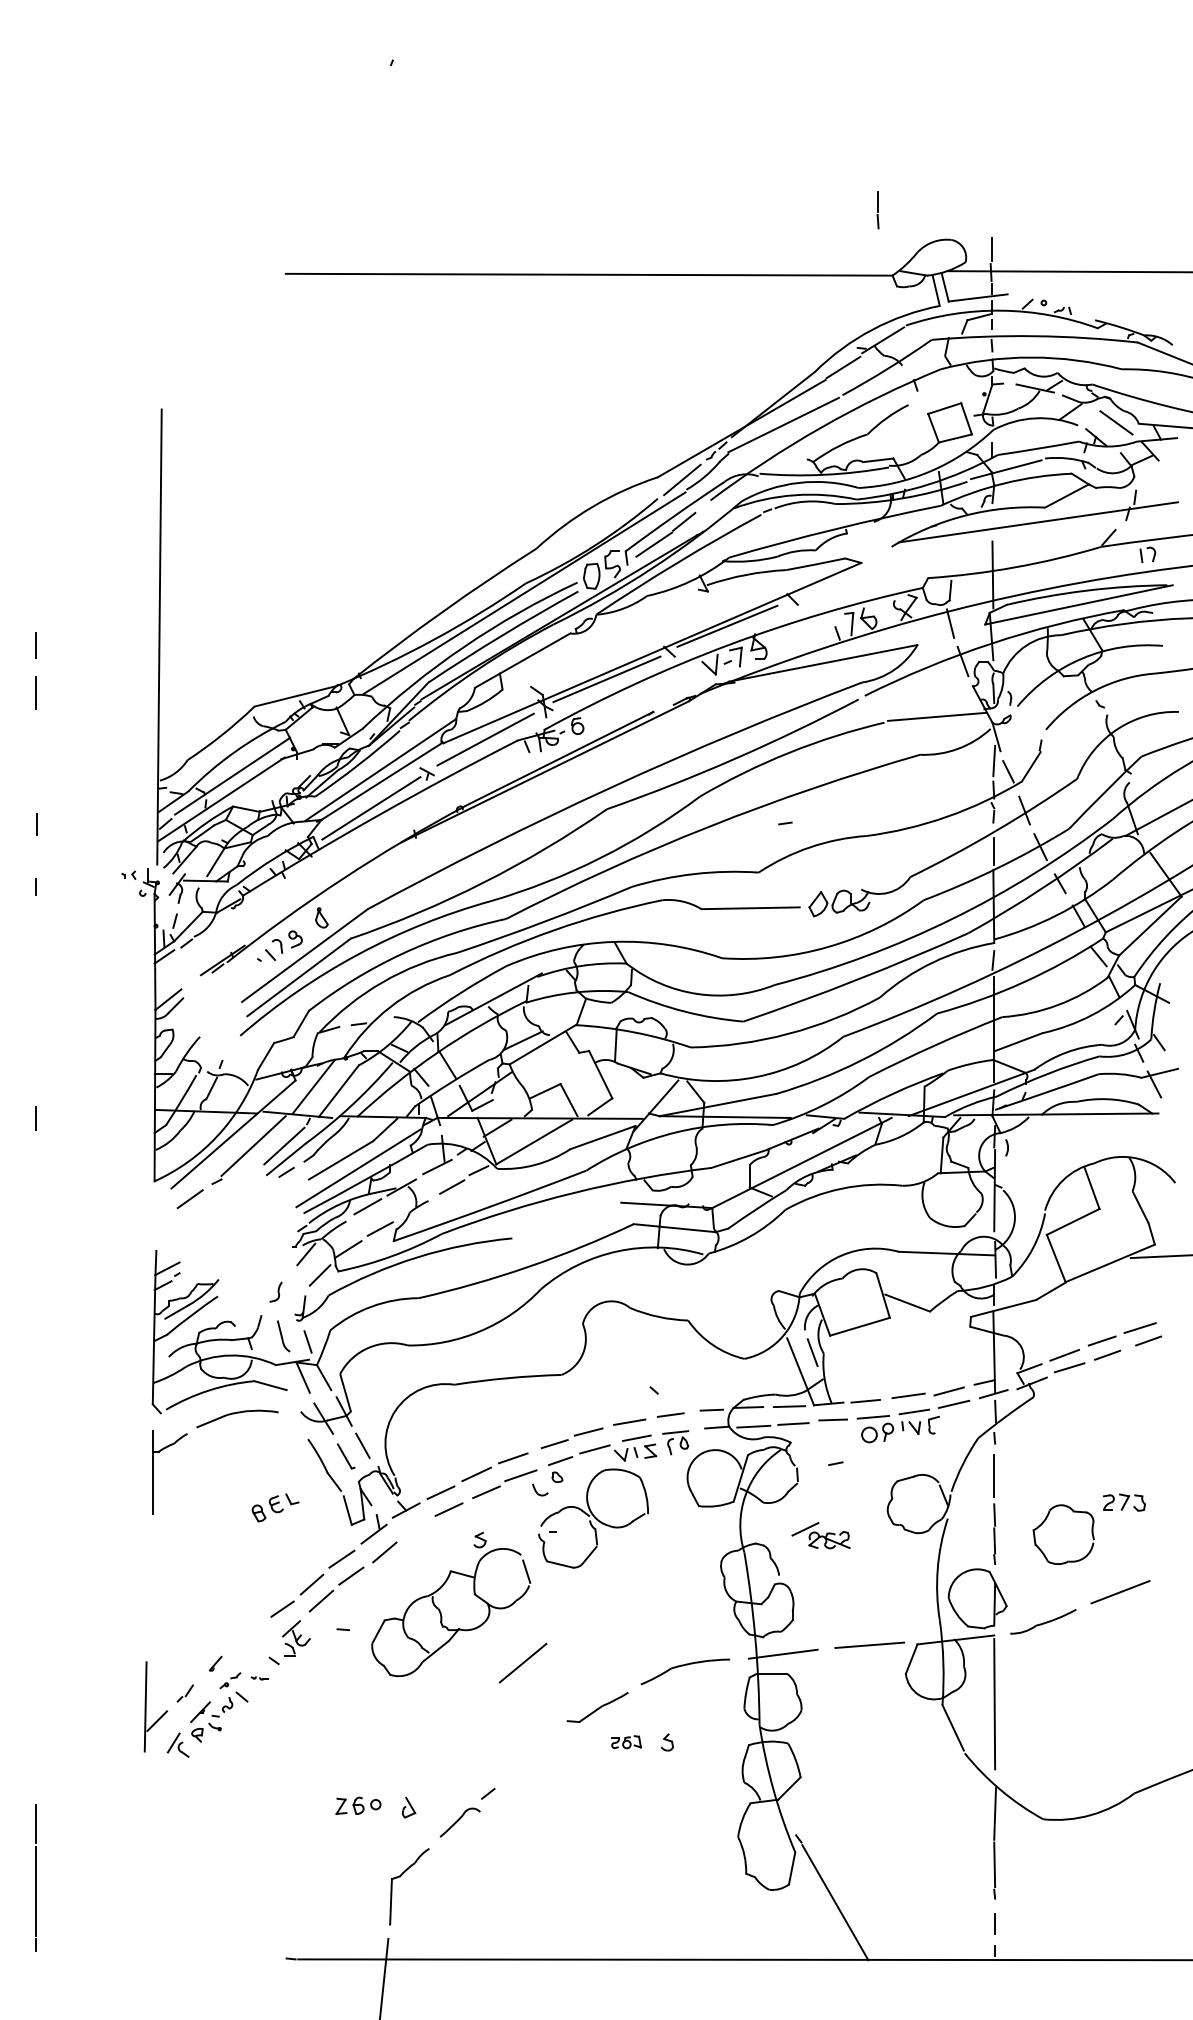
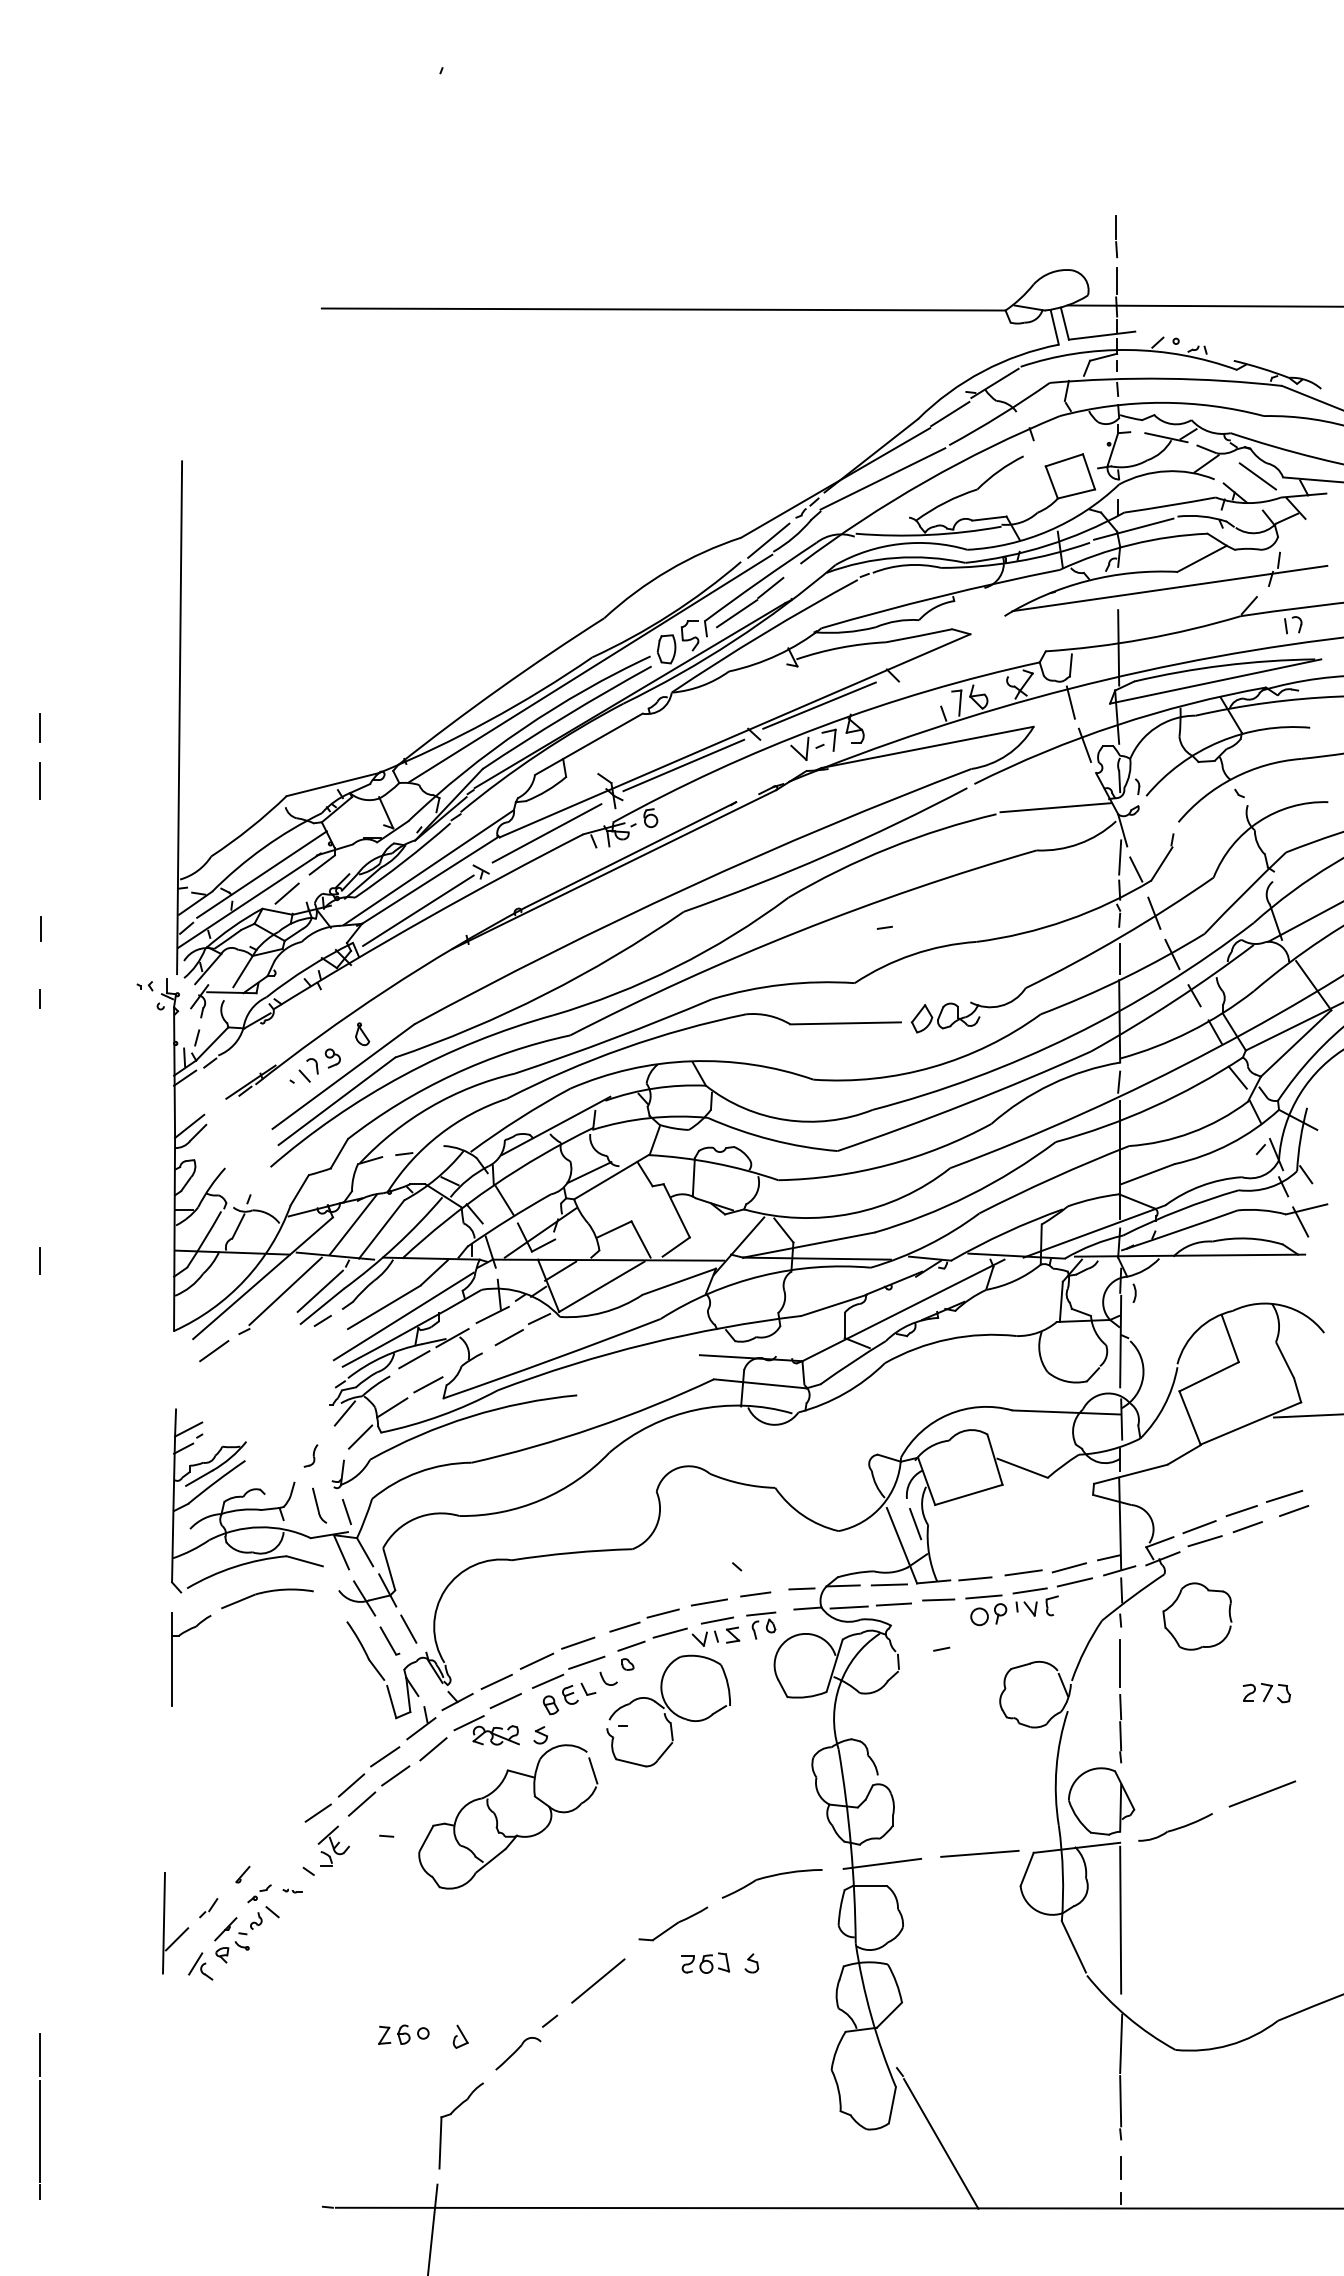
part: (877, 210) -> (1115, 237), moved
line: (286, 767) -> (322, 864), added
line: (254, 793) -> (286, 894), added
part: (275, 1507) -> (569, 1698), moved
part: (1045, 1521) -> (1176, 1601), moved
part: (820, 1535) -> (486, 1730), moved
line: (522, 1662) -> (597, 1980), moved
part: (626, 1741) -> (705, 1962), size x1.43

